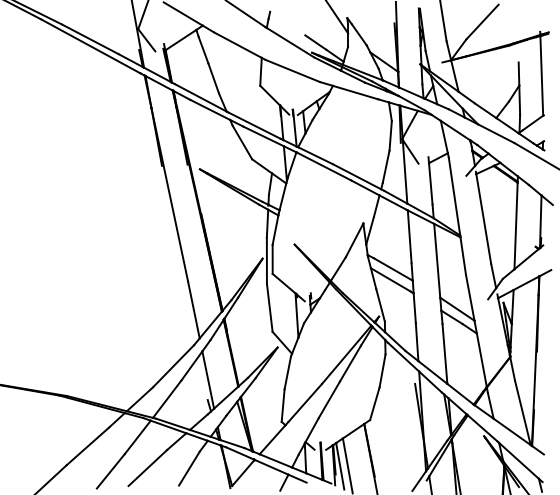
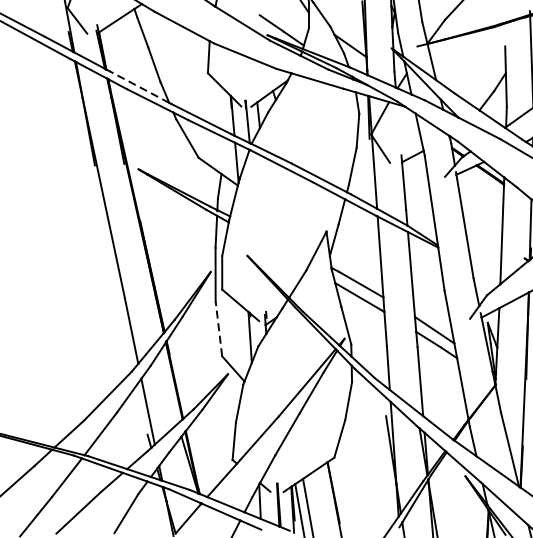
line: (200, 97) -> (139, 86), solid -> dashed
line: (269, 307) -> (218, 328), solid -> dashed

